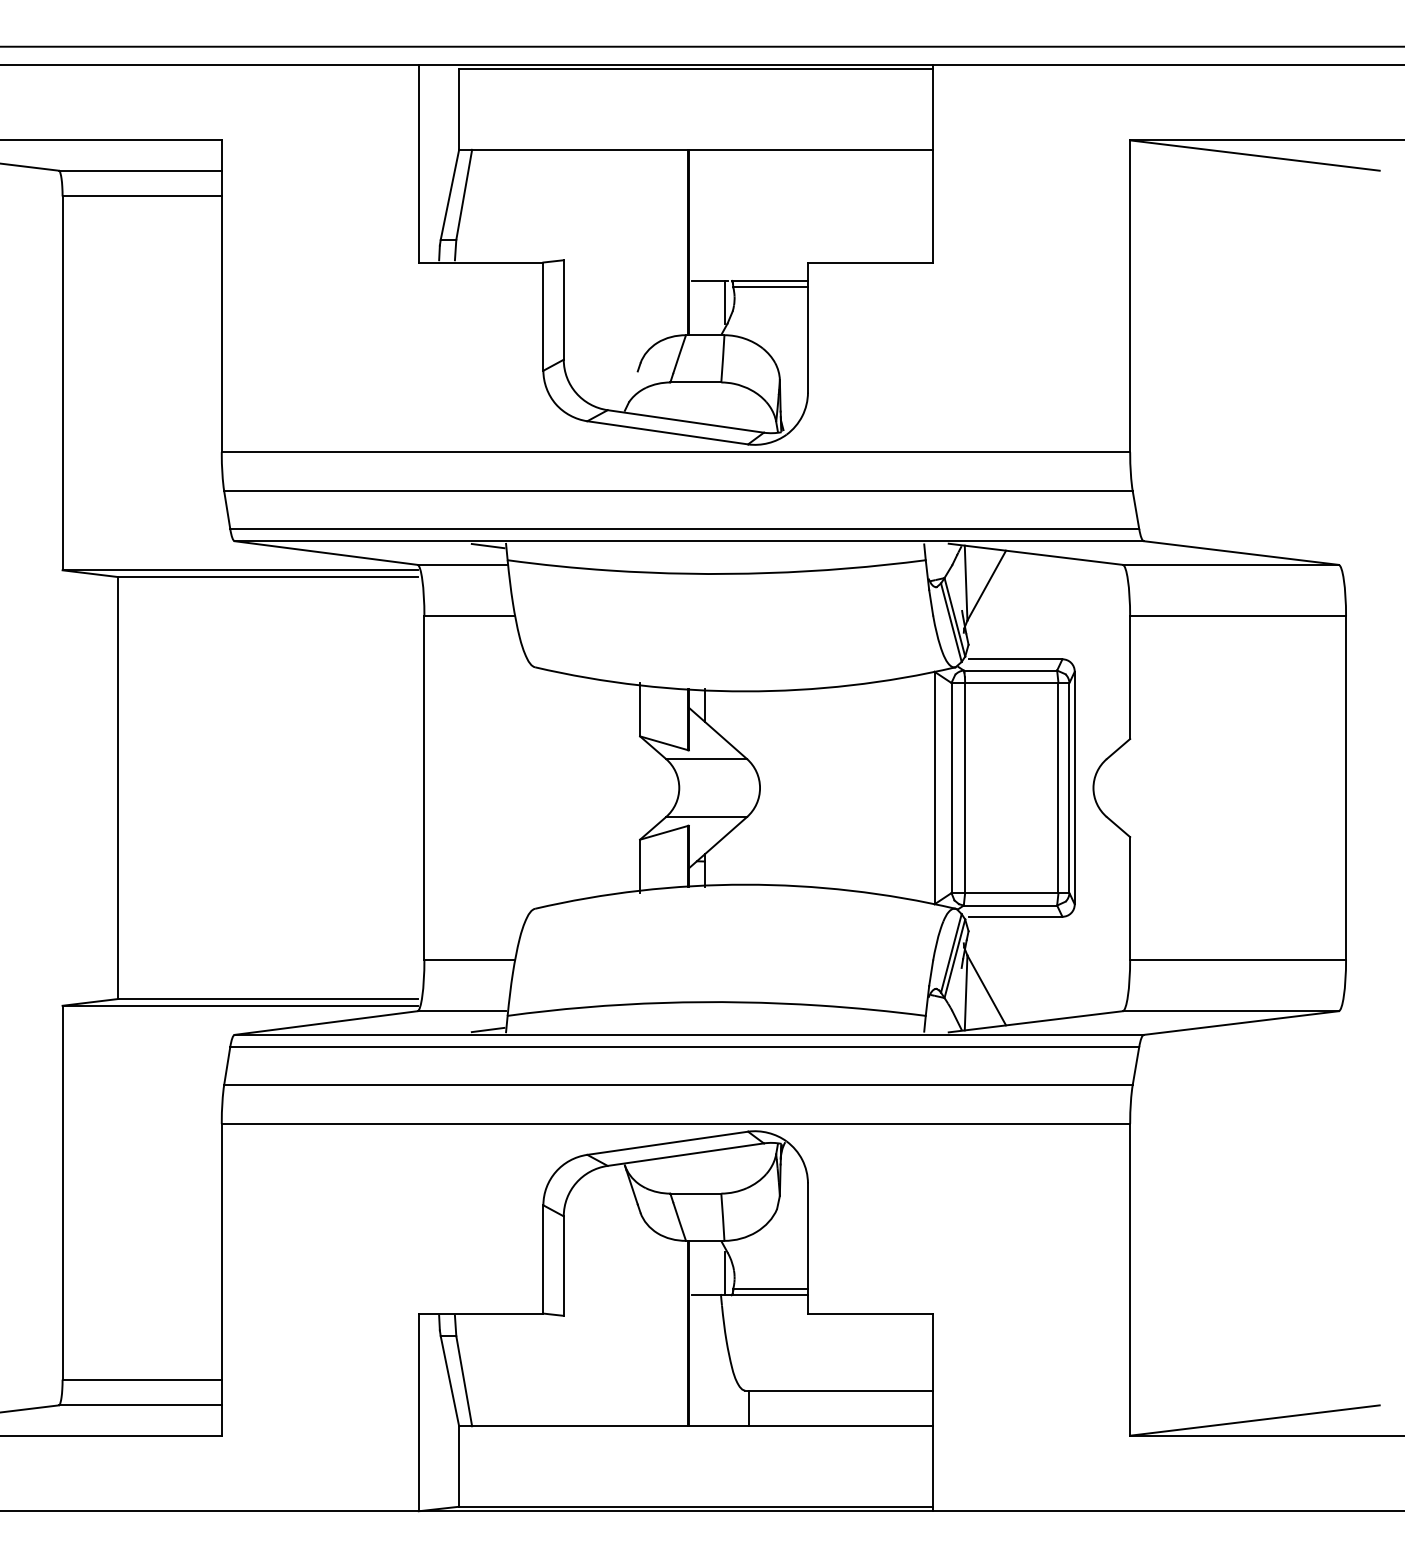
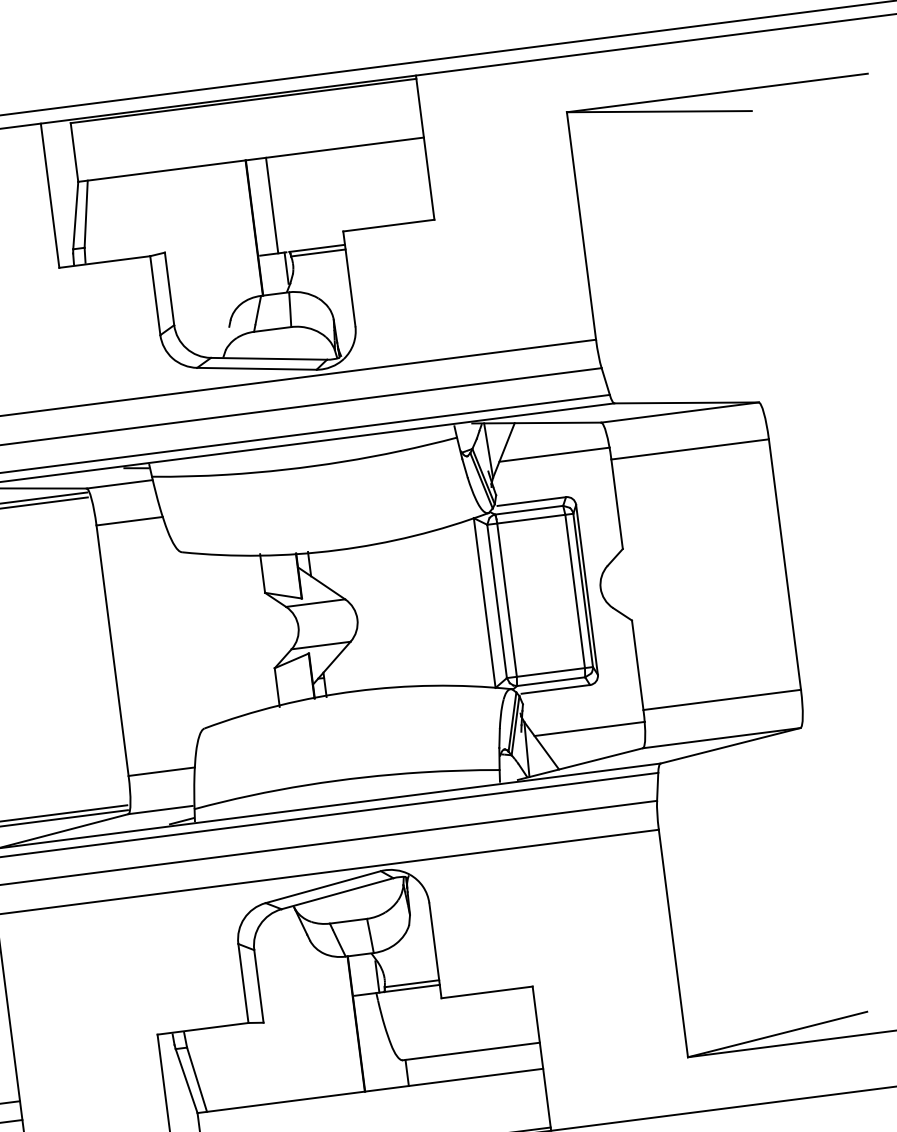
line: (716, 214) -> (272, 204), added
line: (1054, 600) -> (554, 455), added
line: (1054, 976) -> (589, 729), added

